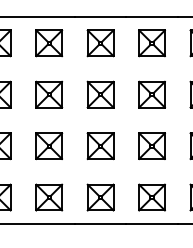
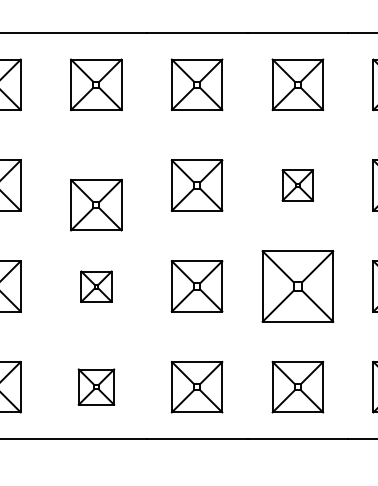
part: (49, 94) -> (96, 204), moved
part: (151, 94) -> (296, 185), size x0.6
part: (151, 145) -> (296, 285), size x1.4
part: (49, 146) -> (96, 287), size x0.6
part: (49, 197) -> (96, 387), size x0.7

